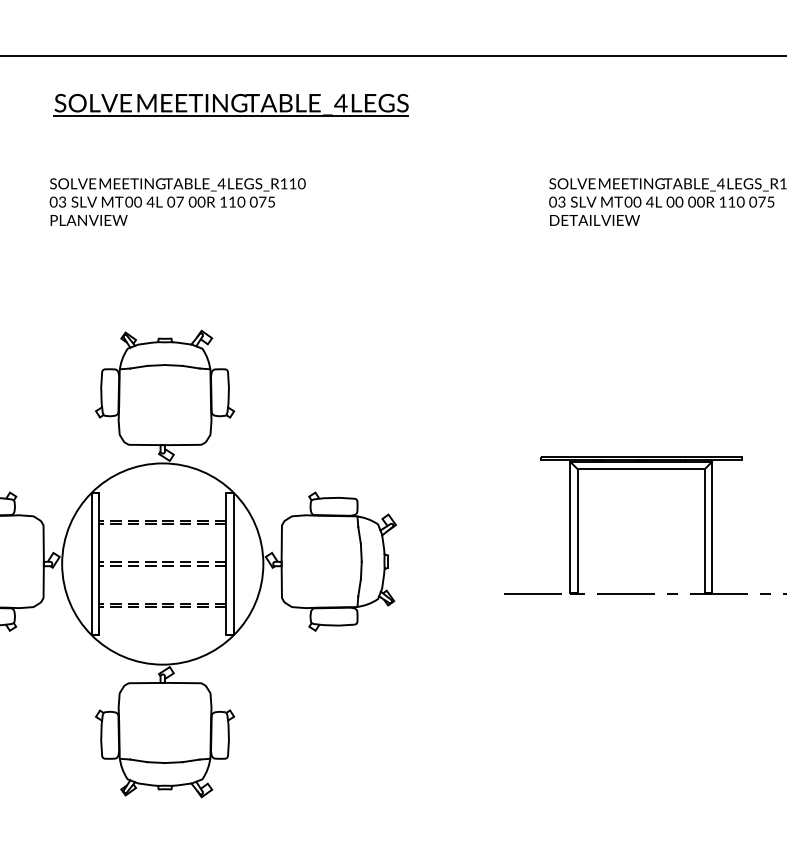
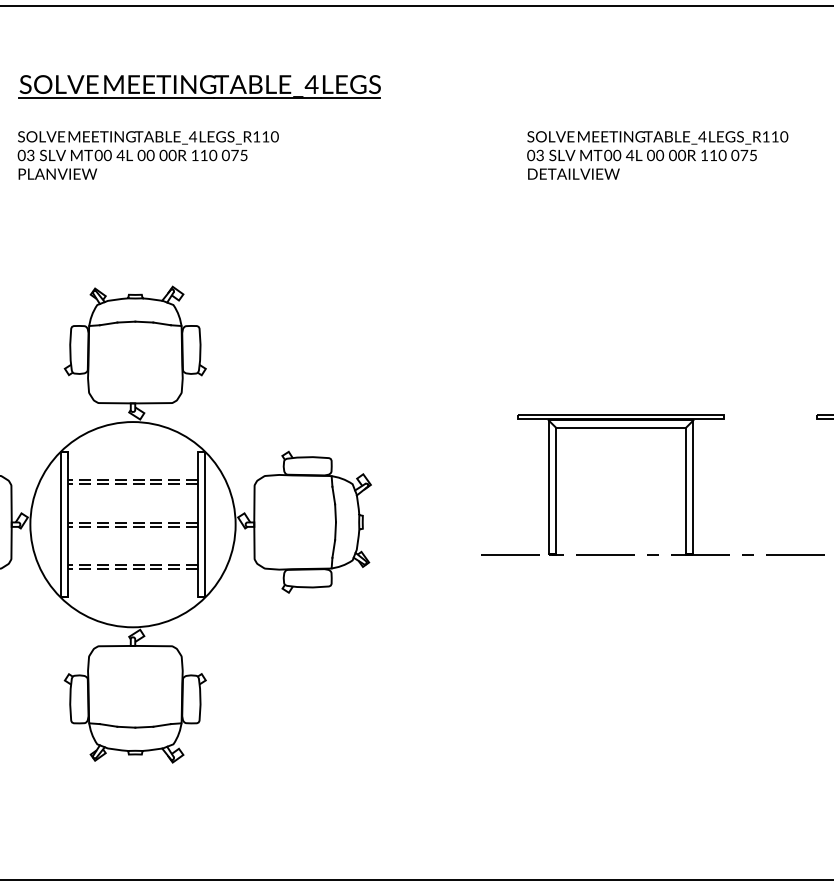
part: (230, 105) -> (199, 86), moved
text: (179, 202) -> (150, 155), 07 -> 00

